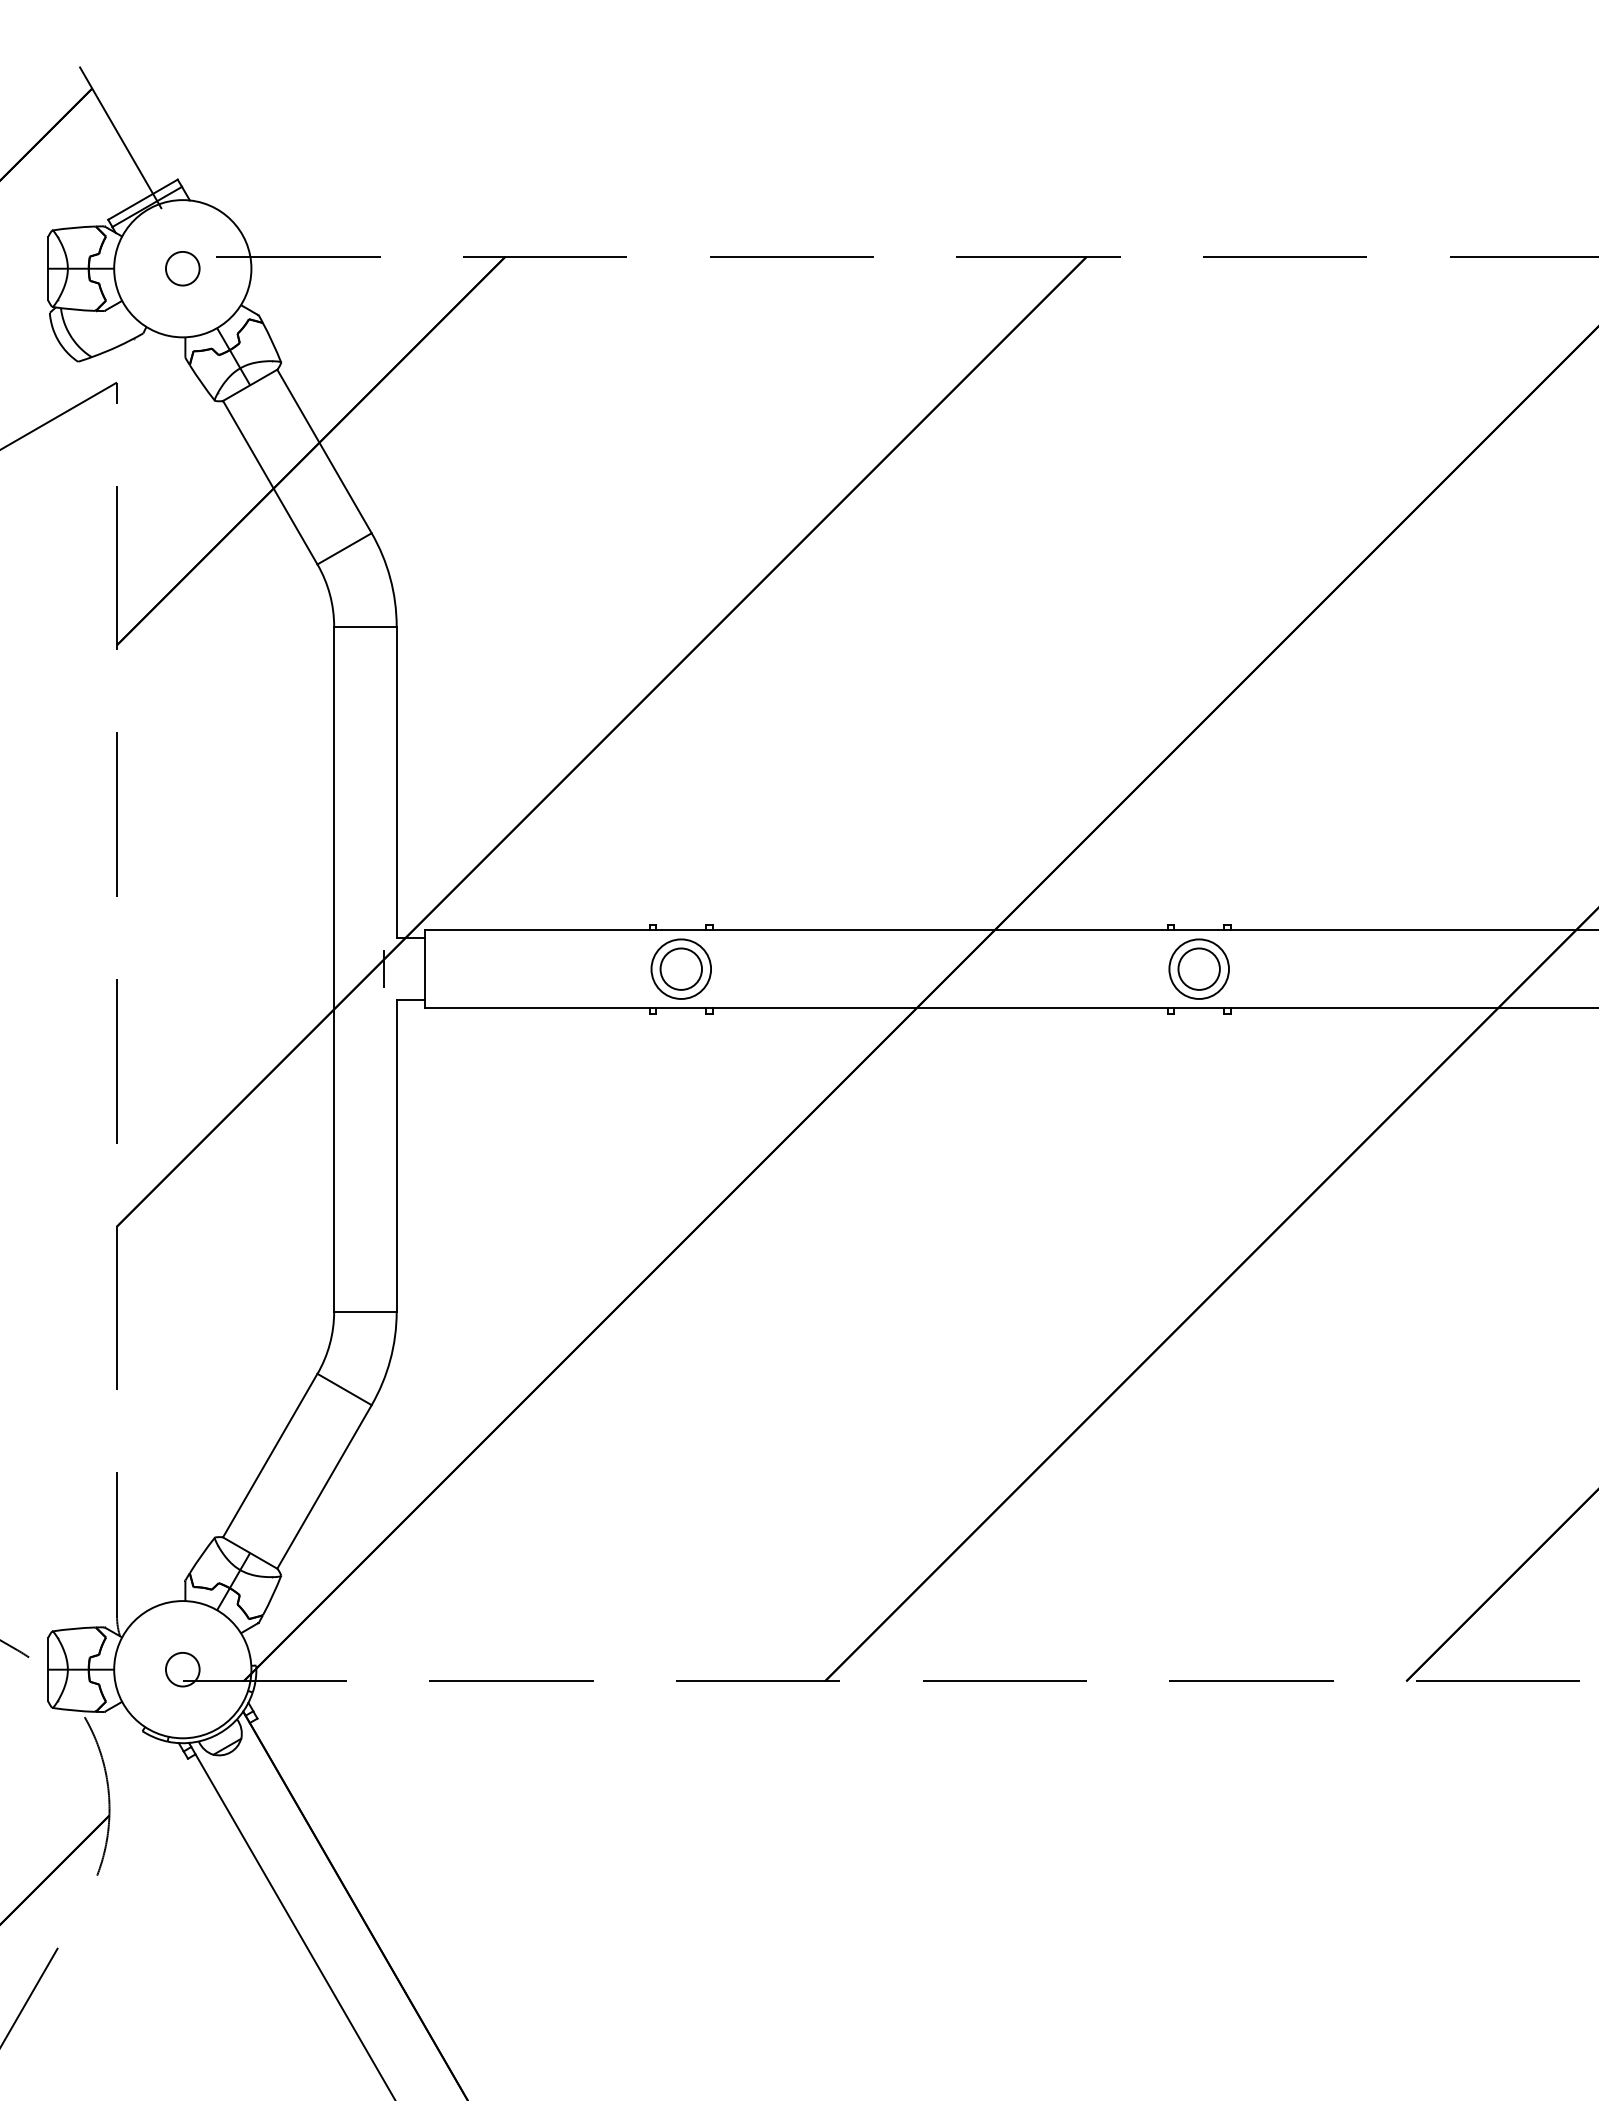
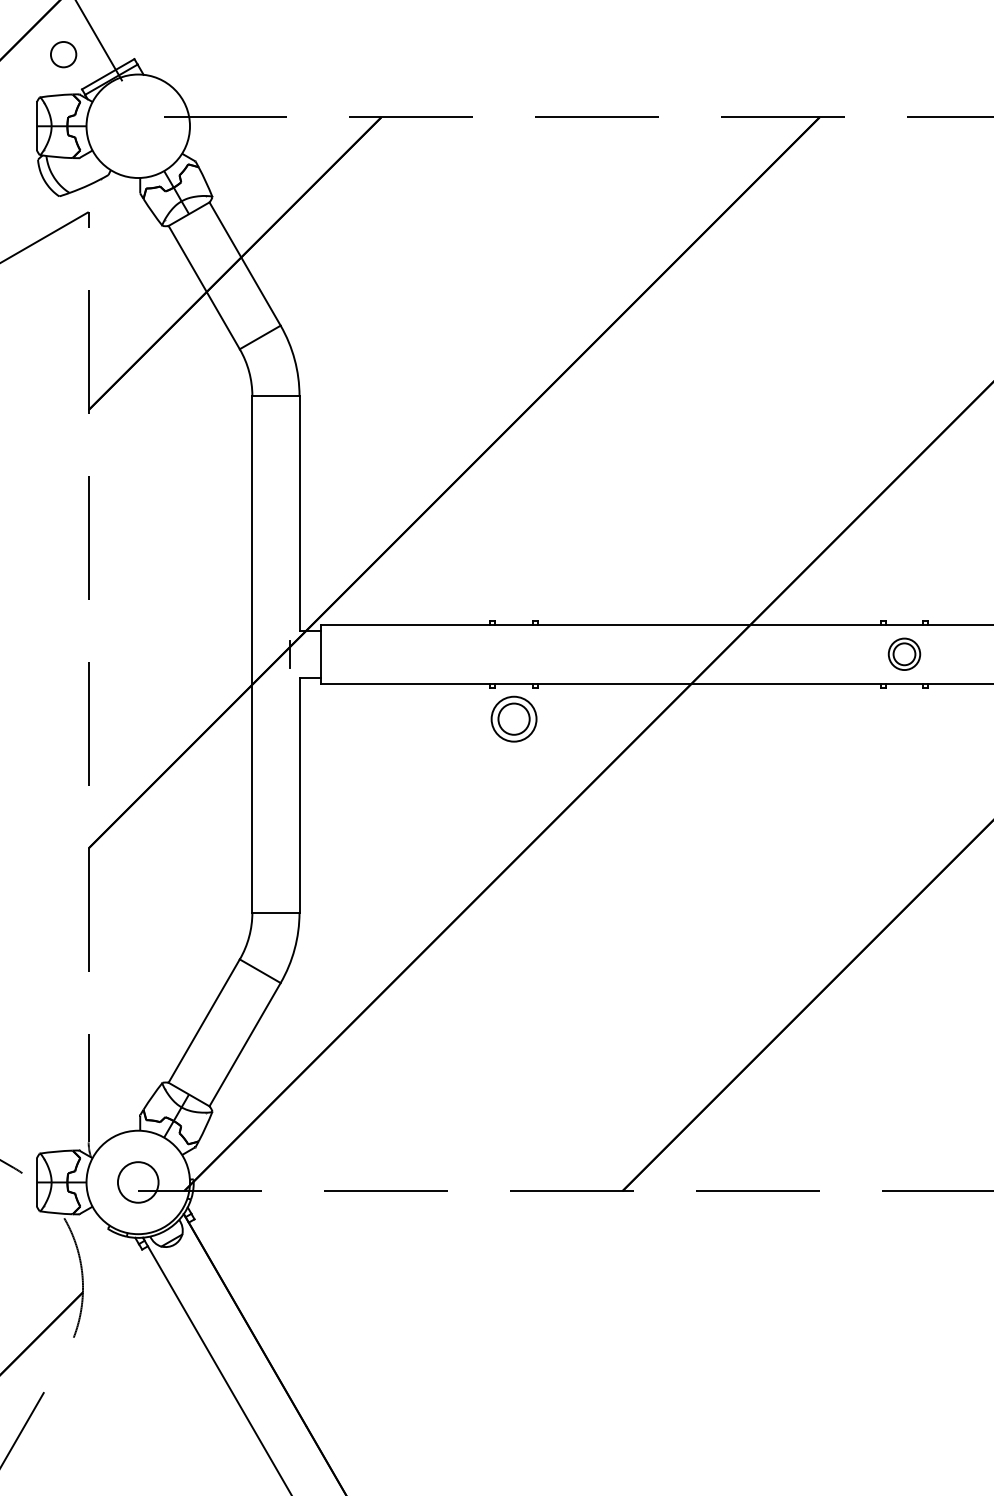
circle: (182, 268) -> (63, 54), moved
part: (680, 968) -> (513, 718), moved
part: (1198, 968) -> (904, 653), size x0.7
circle: (182, 1669) -> (138, 1182), size x1.6

